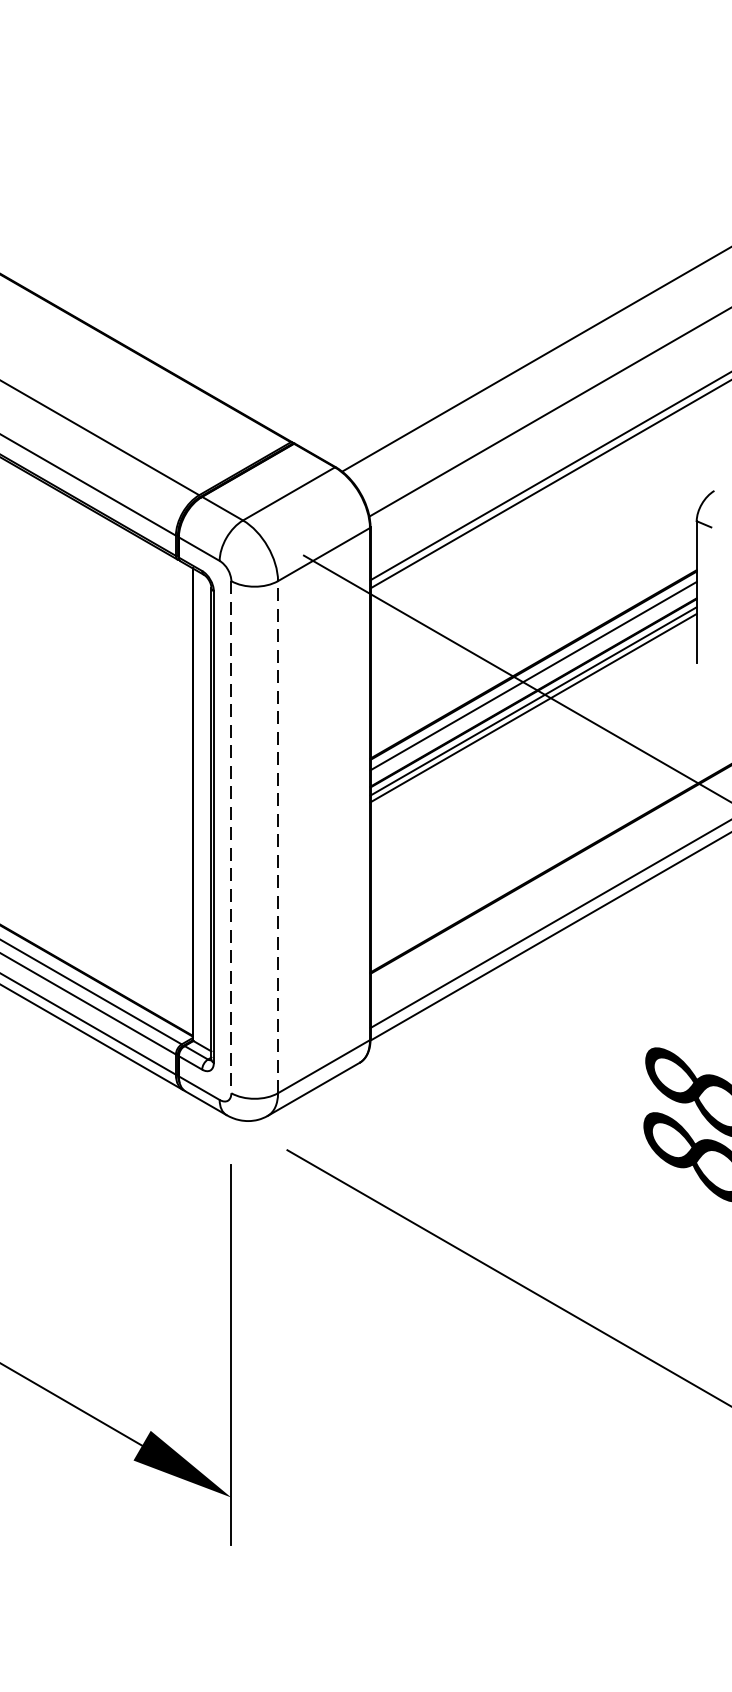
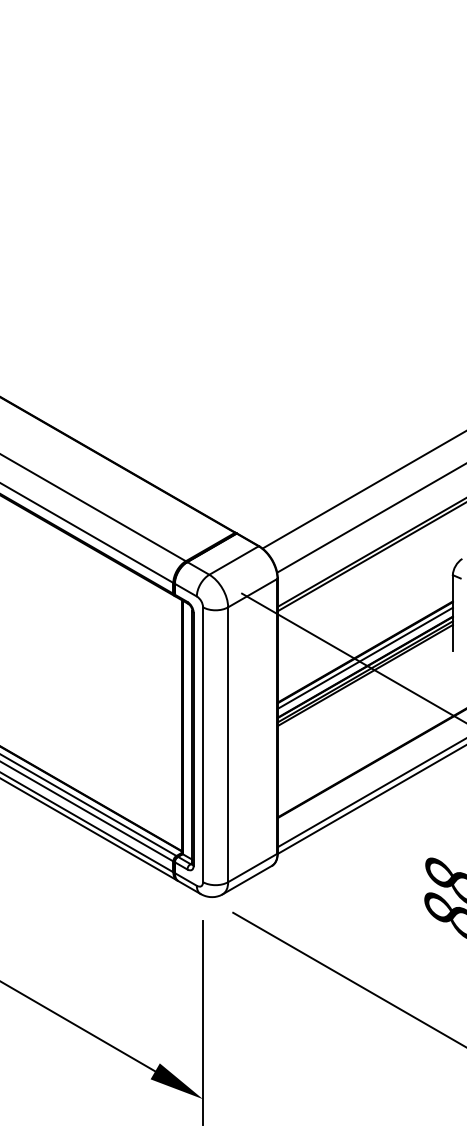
line: (278, 836) -> (228, 744), dashed -> solid
line: (232, 838) -> (203, 745), dashed -> solid

